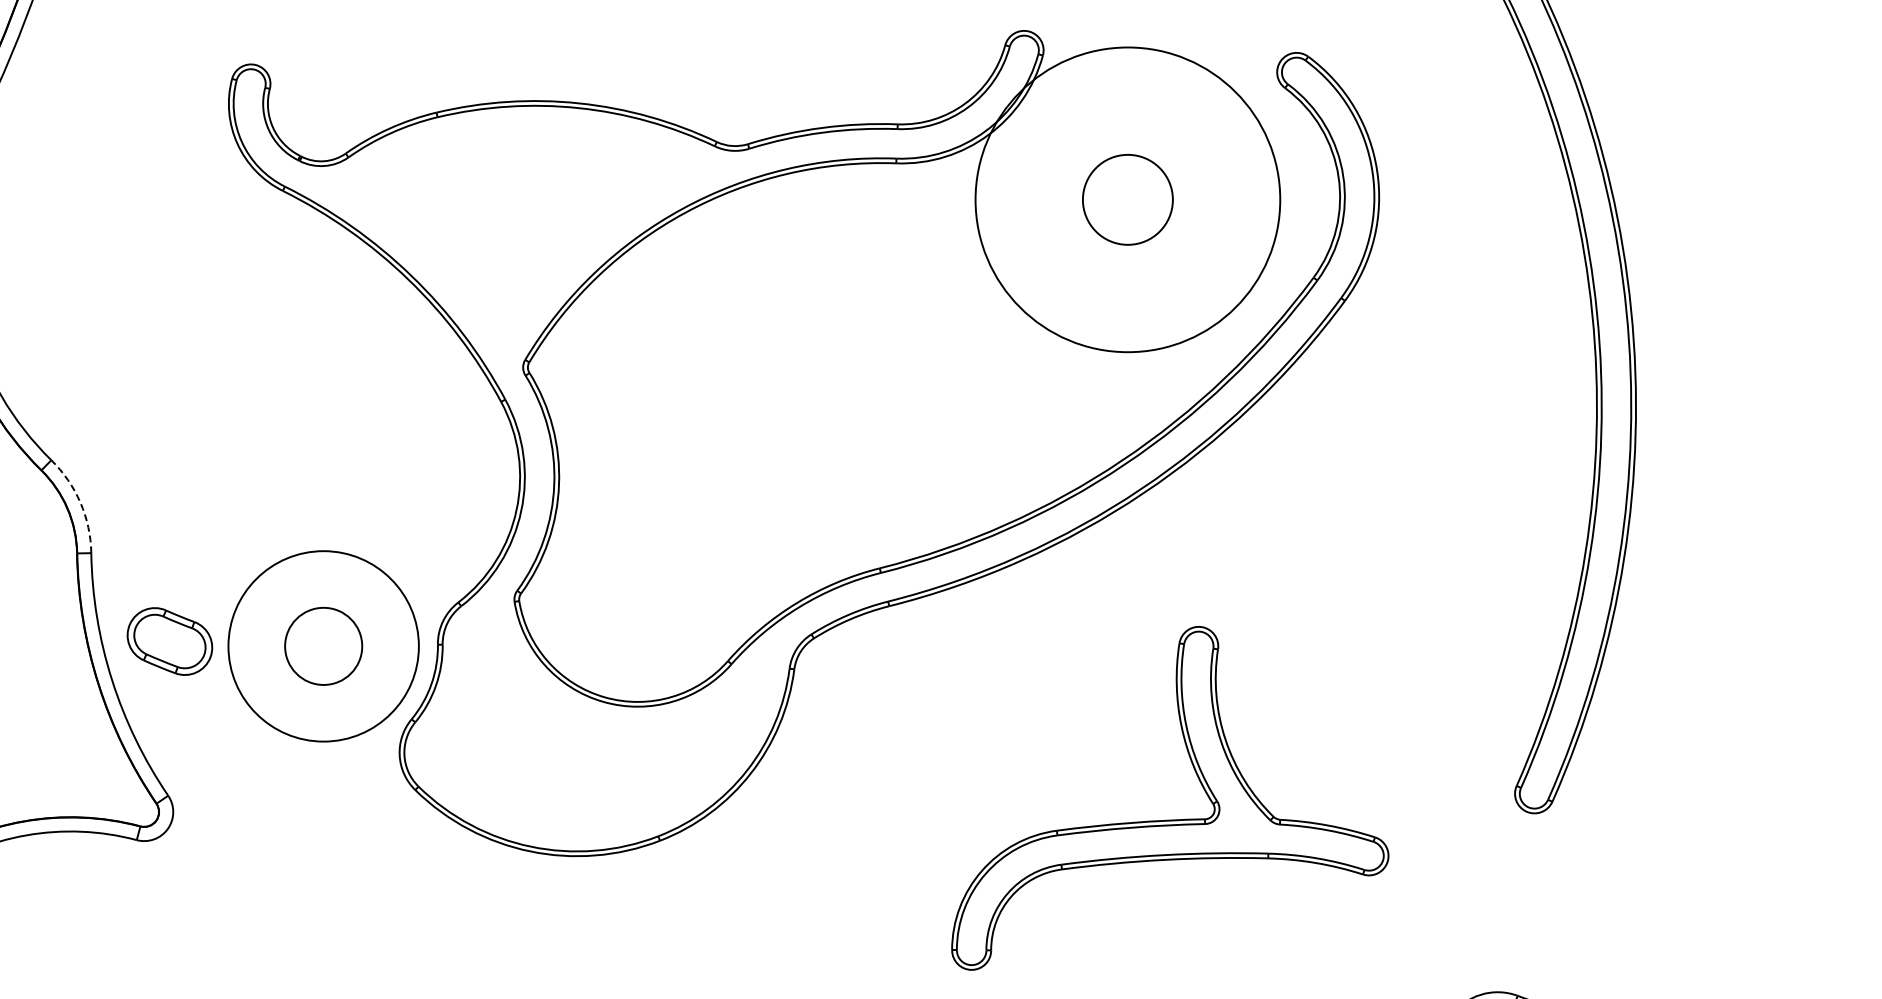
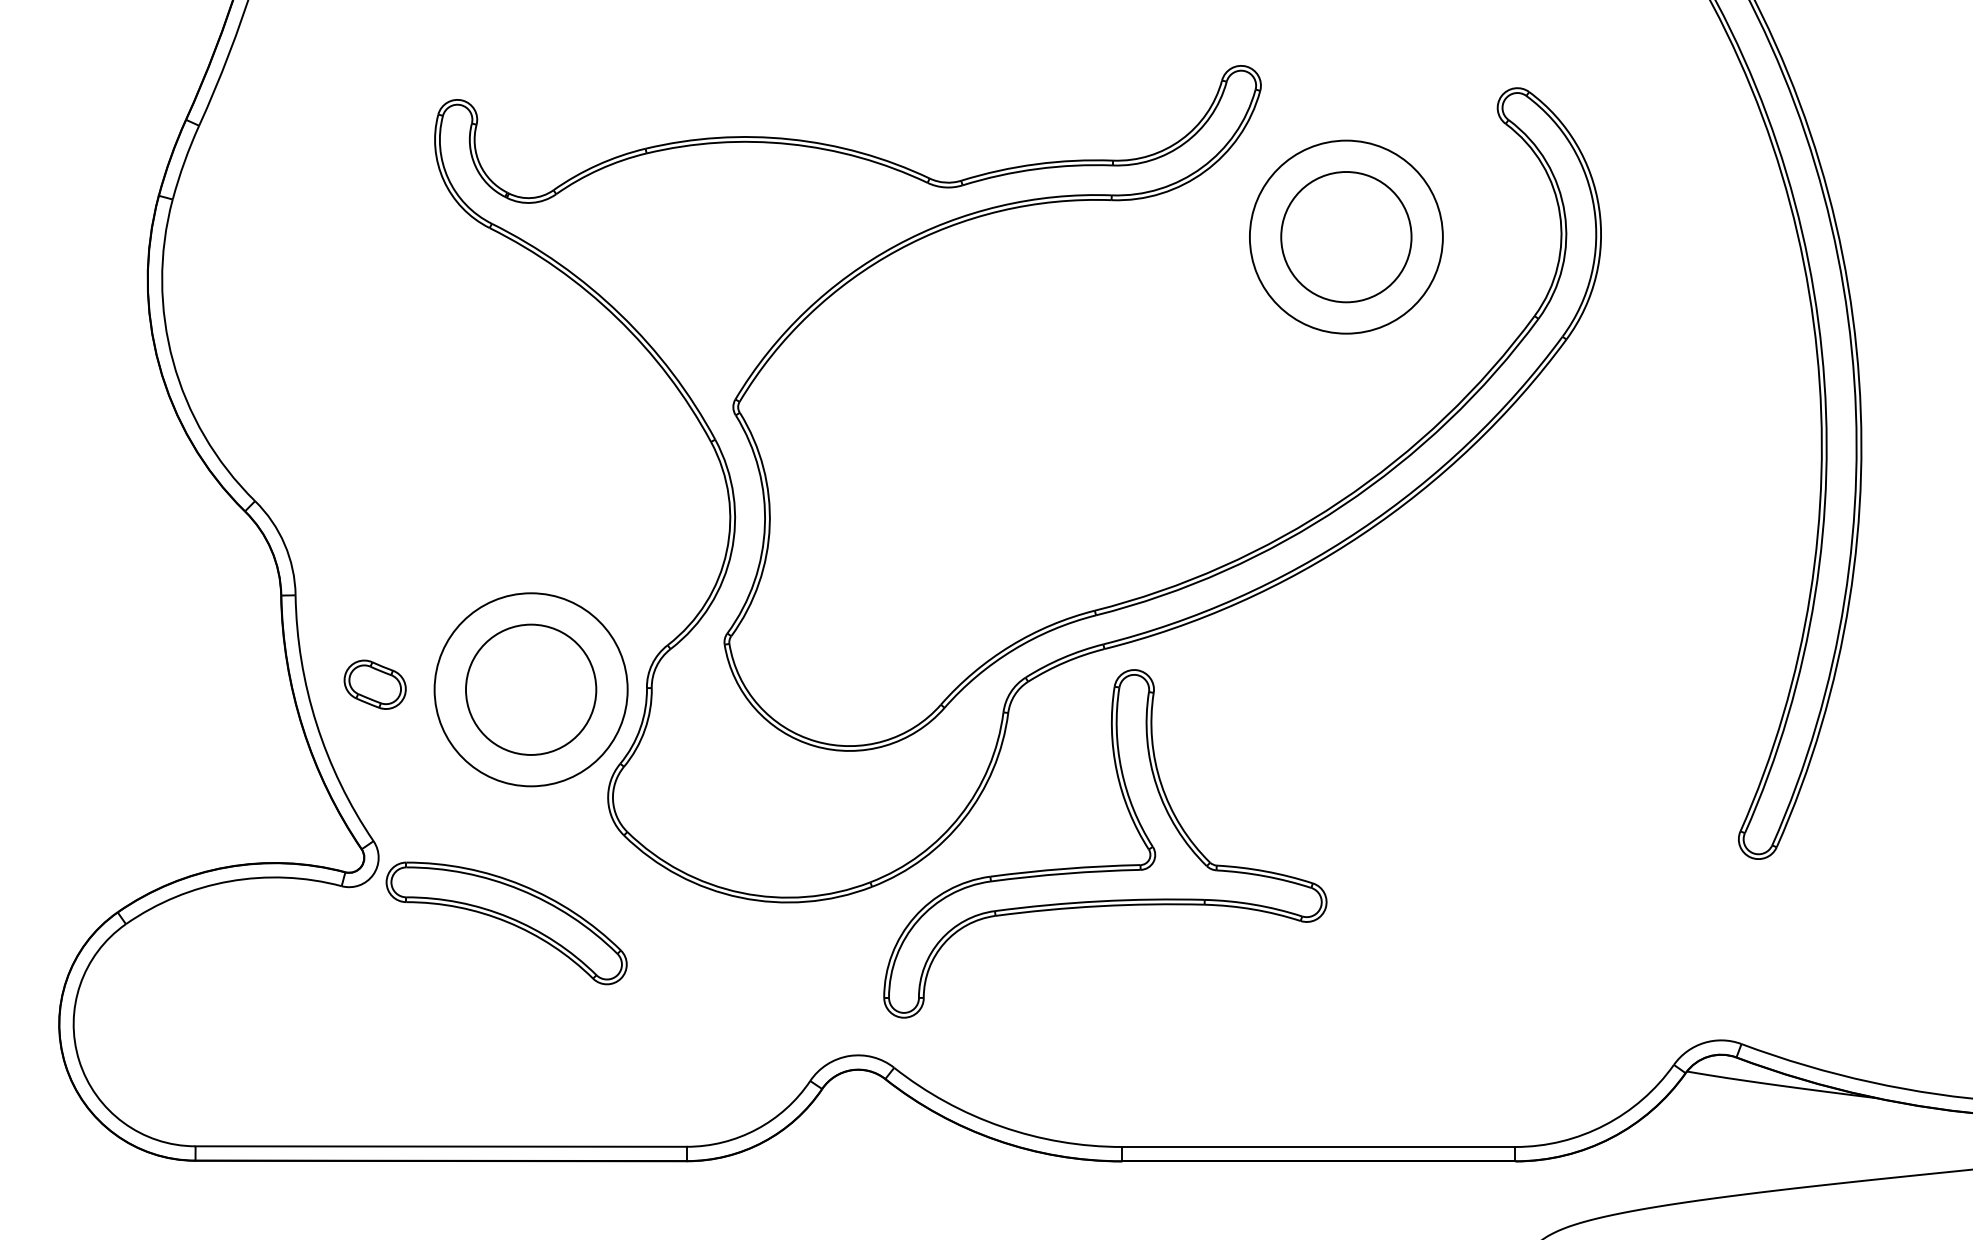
circle: (1127, 199) -> (1345, 236), size x0.62
circle: (1128, 200) -> (1346, 237), size x1.43
arc: (80, 503) -> (284, 544), dashed -> solid
part: (169, 641) -> (374, 684), size x0.71
circle: (324, 646) -> (531, 689), size x1.67
part: (1170, 819) -> (1105, 865), moved
part: (299, 876) -> (506, 923), added

